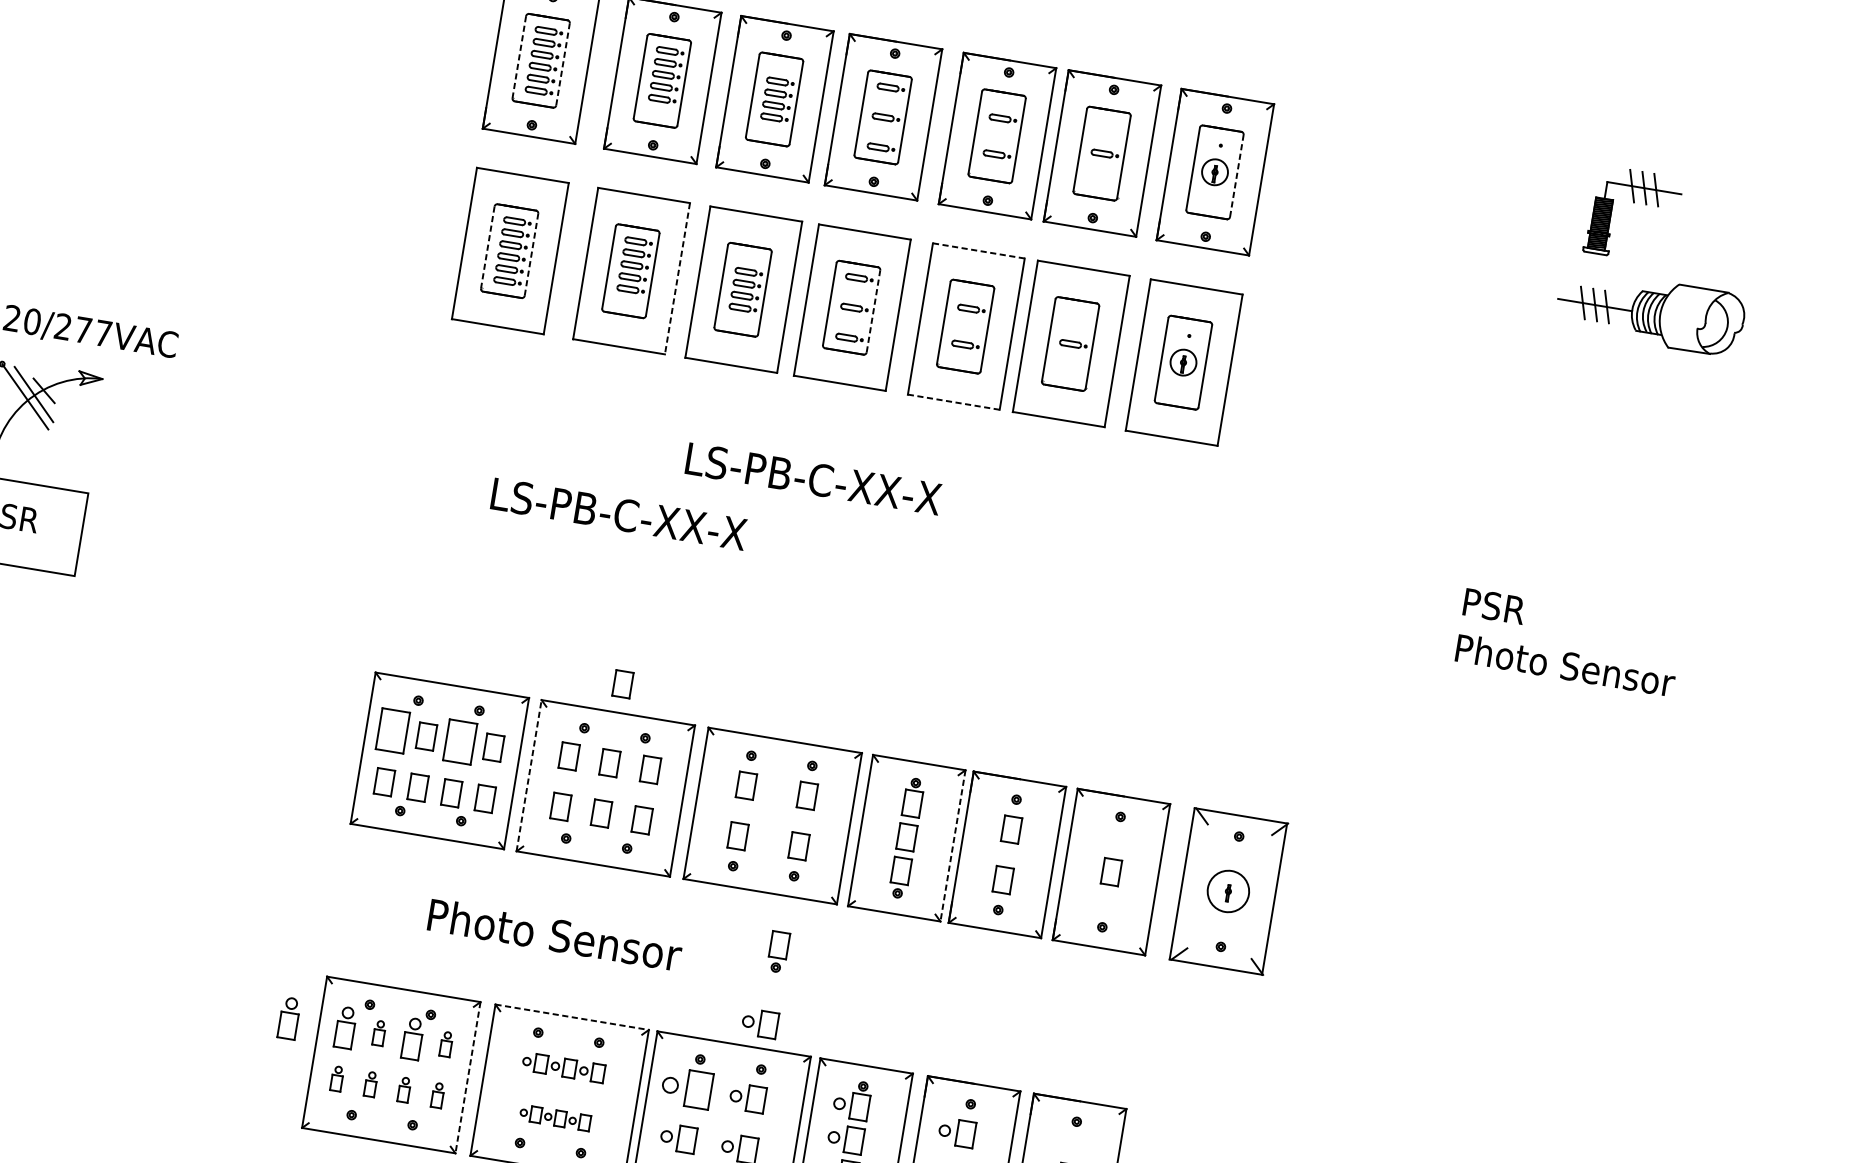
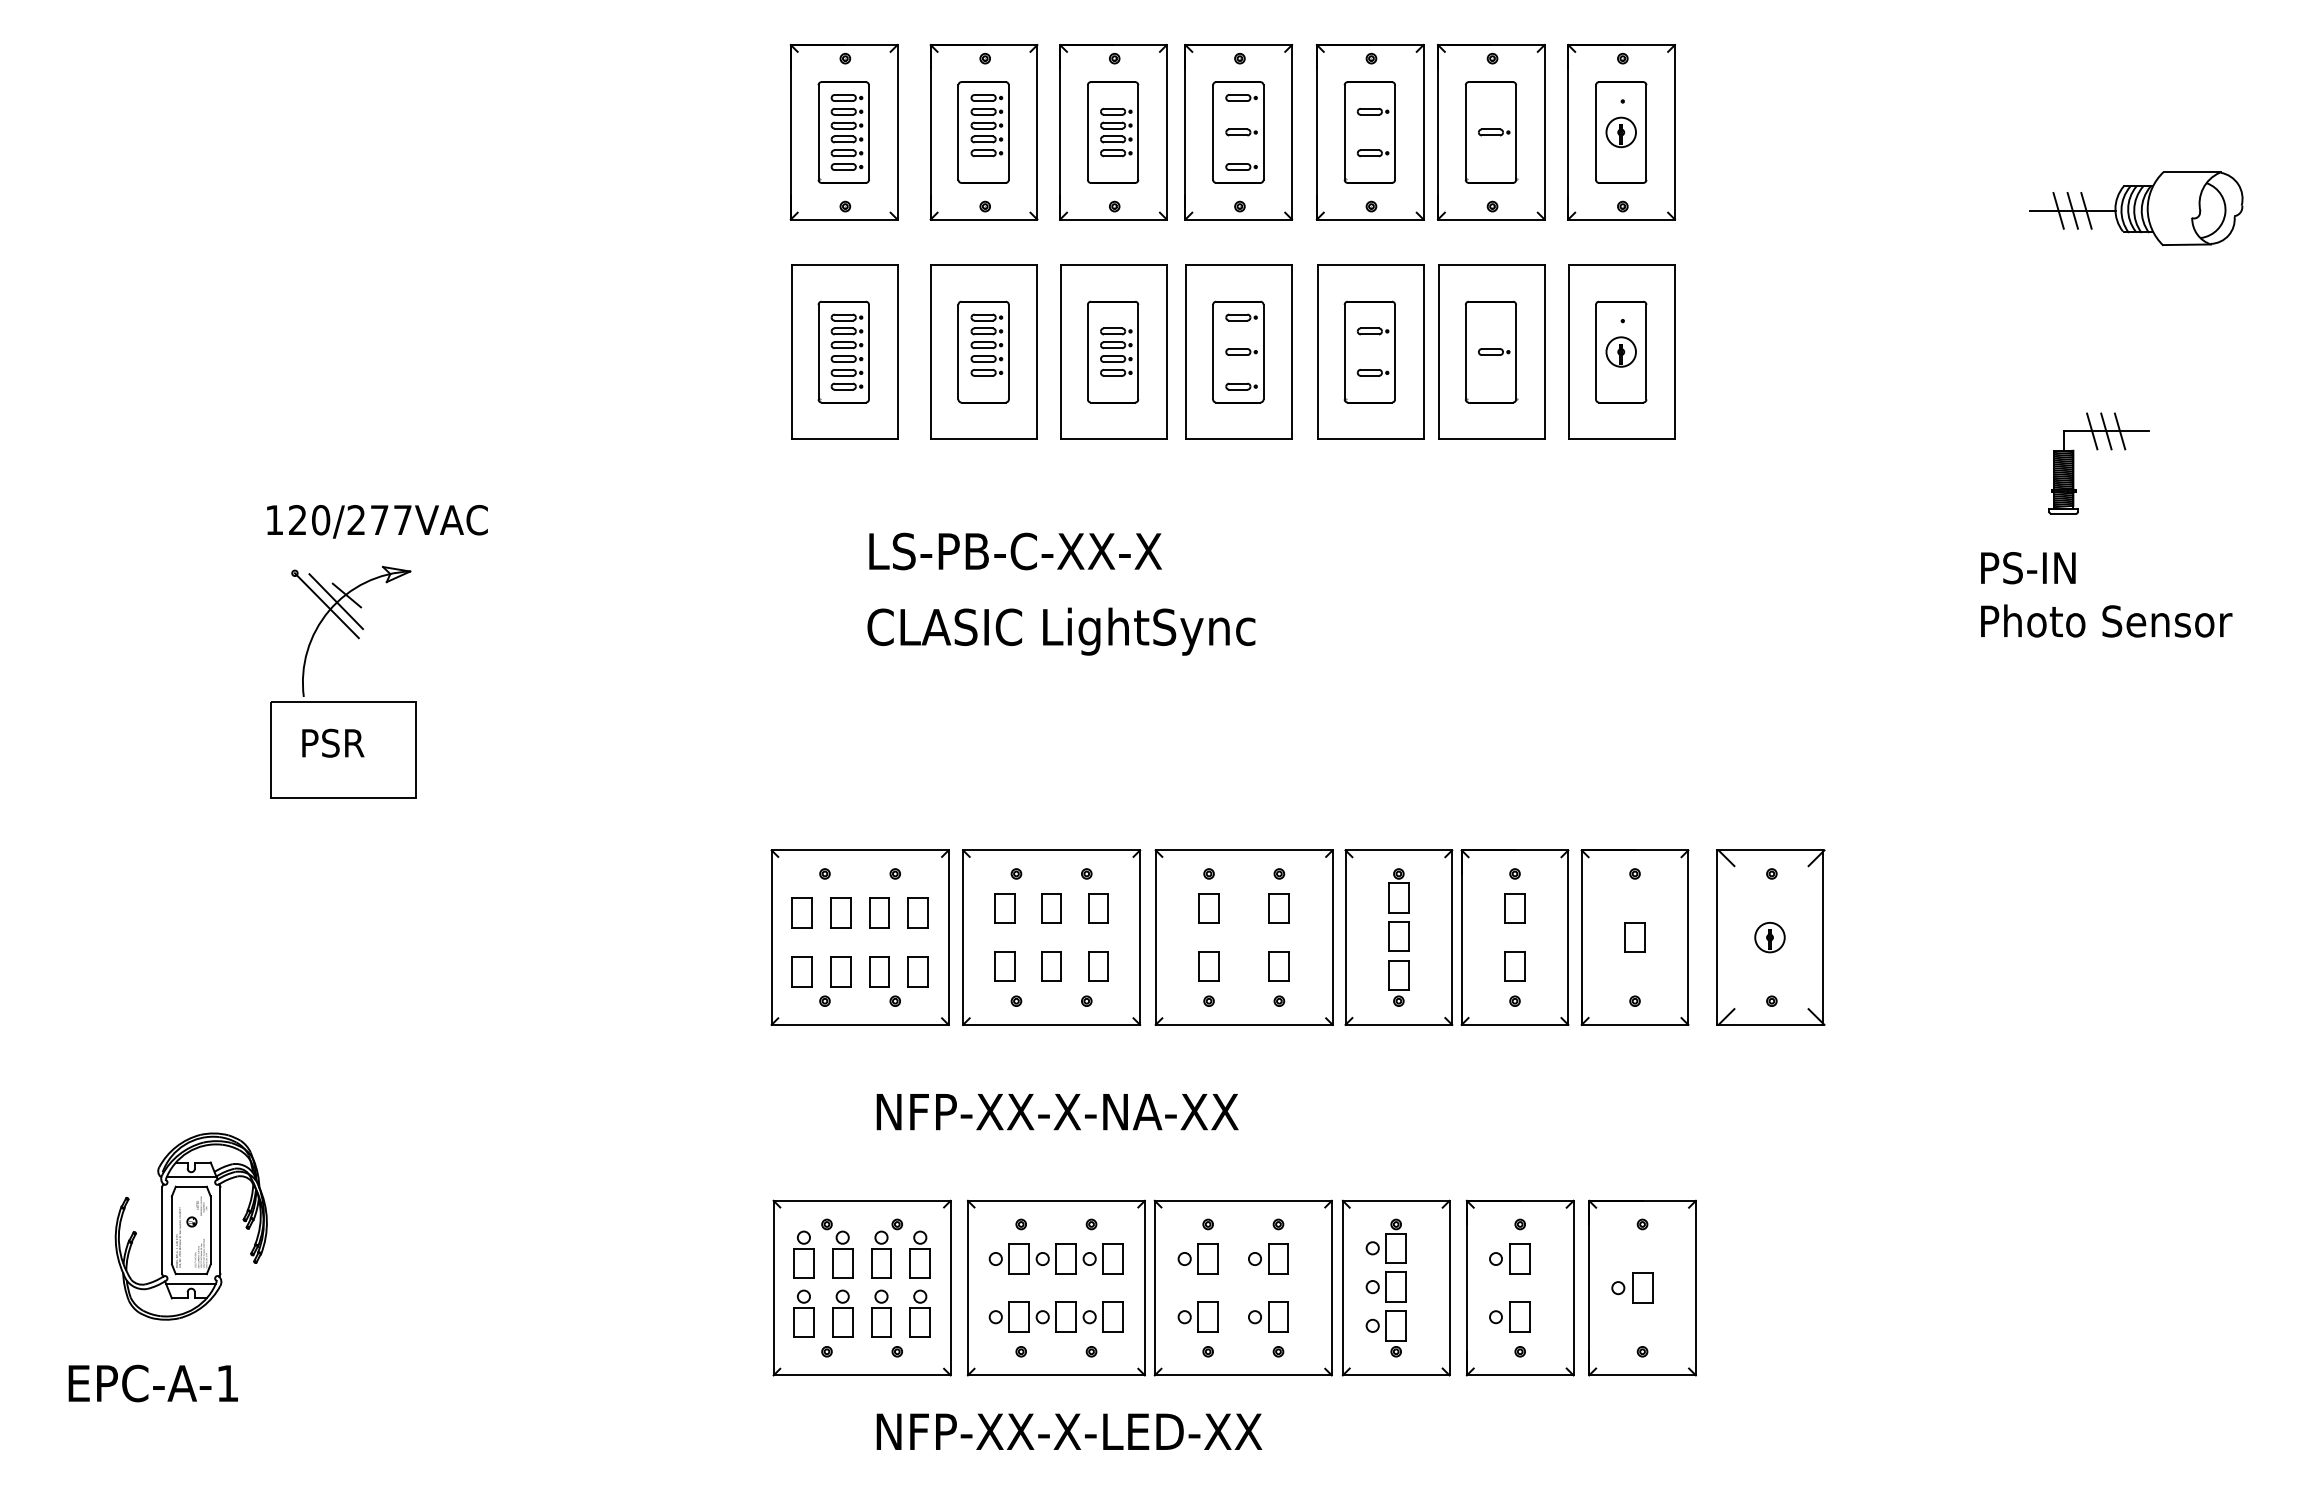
line: (519, 58) -> (818, 133), dashed -> solid
line: (562, 64) -> (868, 132), dashed -> solid
line: (1236, 175) -> (1646, 132), dashed -> solid
part: (1633, 203) -> (2097, 450), moved
line: (487, 247) -> (818, 352), dashed -> solid
line: (978, 250) -> (1370, 264), dashed -> solid
line: (531, 254) -> (868, 351), dashed -> solid
line: (677, 279) -> (1037, 352), dashed -> solid
line: (873, 310) -> (1263, 351), dashed -> solid
line: (953, 402) -> (1370, 439), dashed -> solid
text: (813, 479) -> (1015, 551), moved
text: (658, 524) -> (1061, 631), LS-PB-C-XX-X -> CLASIC LightSync
text: (1525, 611) -> (2051, 567), PSR -> PS-IN
part: (622, 684) -> (1051, 817), removed
part: (392, 730) -> (801, 912), size x0.62
part: (460, 741) -> (879, 912), size x0.62
line: (529, 775) -> (963, 937), dashed -> solid
line: (953, 846) -> (1452, 938), dashed -> solid
circle: (1228, 891) -> (1769, 937), size x0.62
text: (587, 940) -> (1059, 1111), Photo Sensor -> NFP-XX-X-NA-XX
part: (778, 952) -> (1275, 1089), removed
line: (572, 1016) -> (1056, 1200), dashed -> solid
part: (288, 1018) -> (738, 1254), removed
part: (760, 1023) -> (1268, 1172), removed
part: (379, 1033) -> (842, 1254), size x1.67
part: (445, 1044) -> (919, 1254), size x1.67
part: (563, 1067) -> (1055, 1258), size x1.43
part: (336, 1078) -> (803, 1313), size x1.67
line: (467, 1078) -> (950, 1288), dashed -> solid
part: (370, 1084) -> (842, 1313), size x1.67
part: (686, 1087) -> (1197, 1258), size x0.71
part: (404, 1089) -> (881, 1313), size x1.67
part: (437, 1095) -> (919, 1313), size x1.67
part: (554, 1117) -> (1055, 1316), size x1.67

